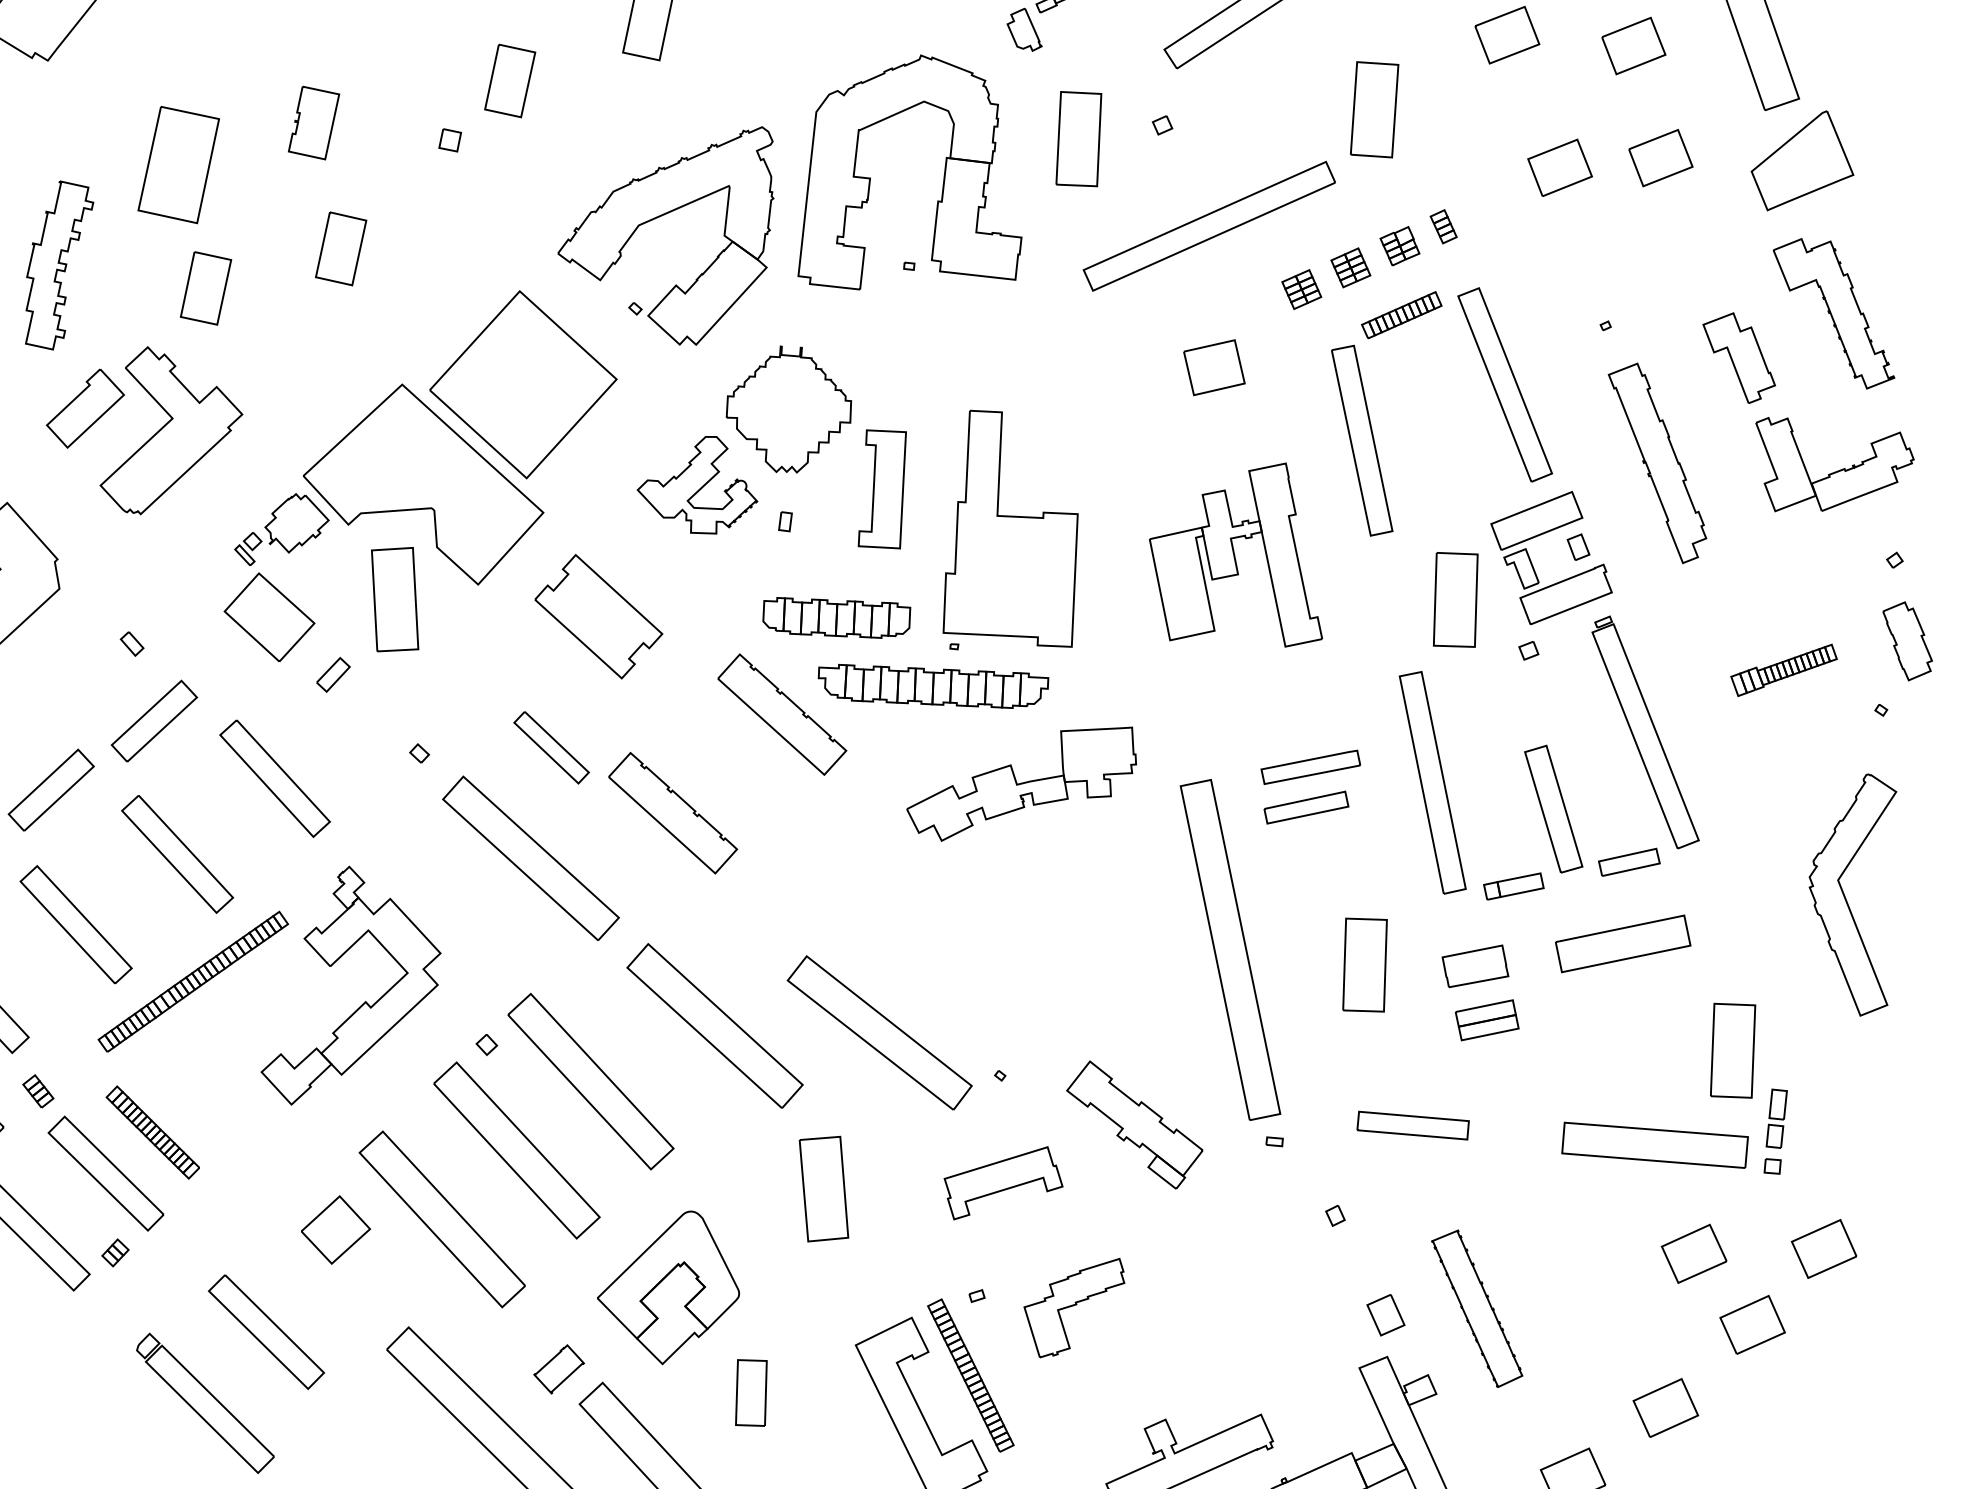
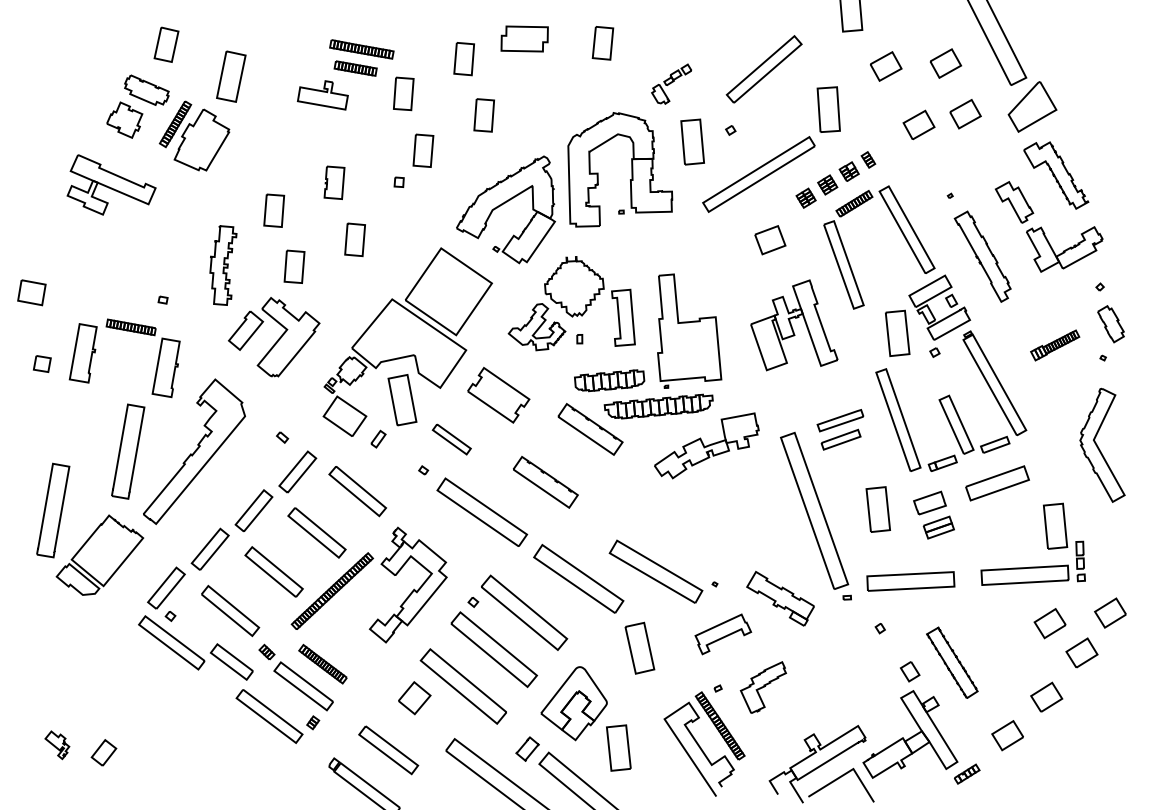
part: (179, 164) -> (274, 210), size x0.62
part: (550, 747) -> (451, 439), moved
part: (1412, 1125) -> (910, 581), size x1.67
part: (750, 1391) -> (618, 747), size x1.43

